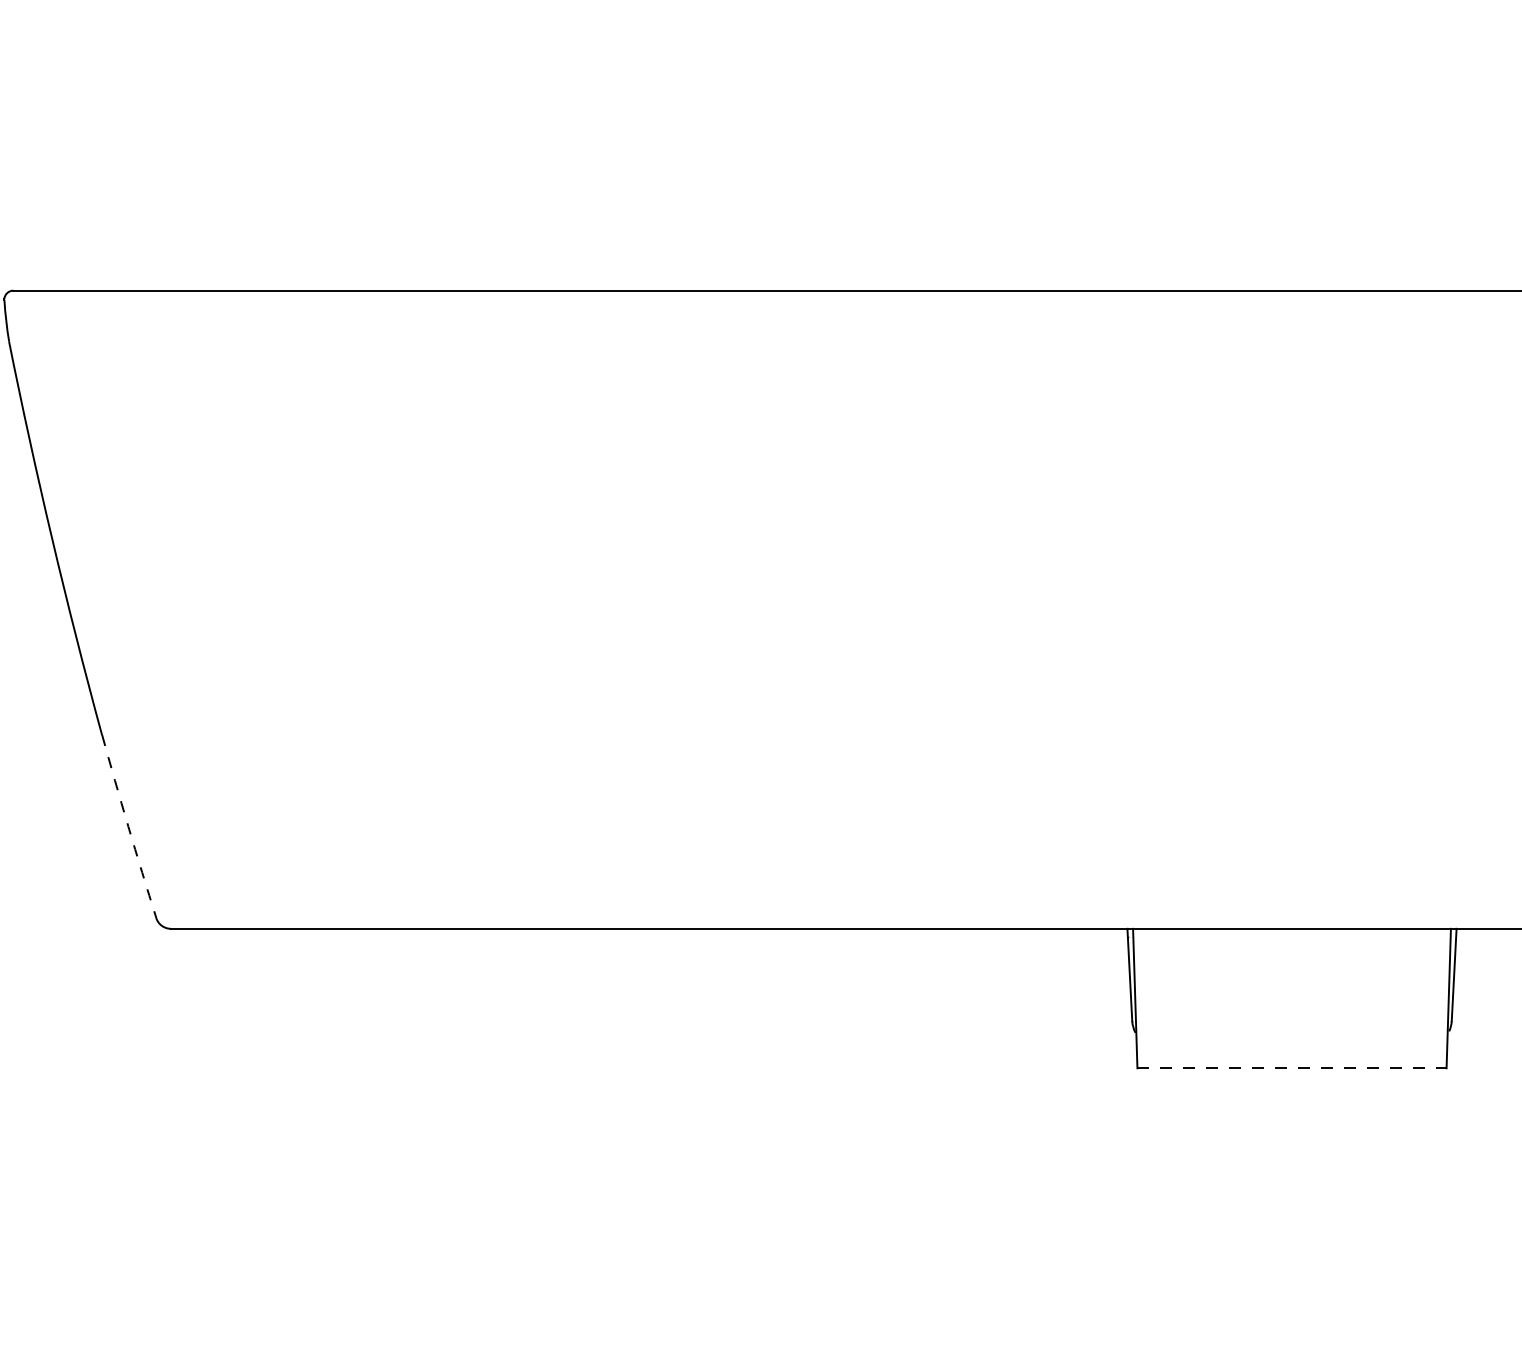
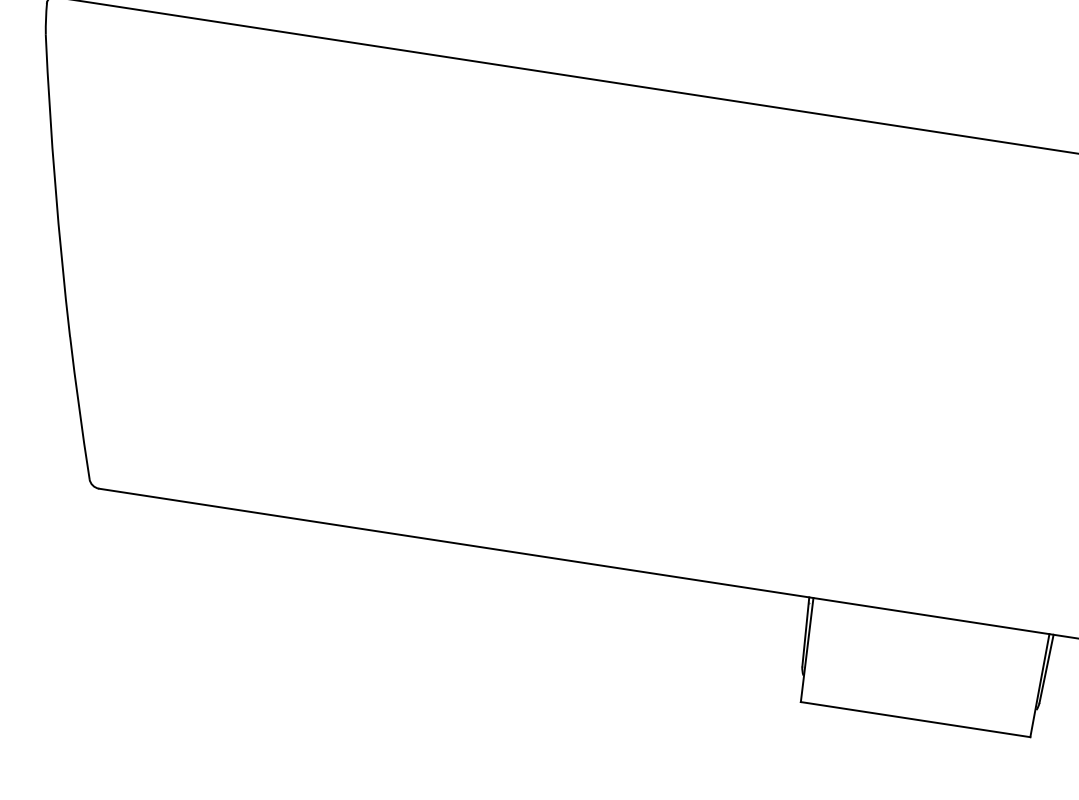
arc: (128, 826) -> (79, 407), dashed -> solid
line: (1292, 1068) -> (915, 719), dashed -> solid

